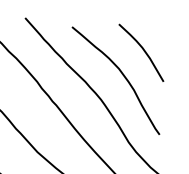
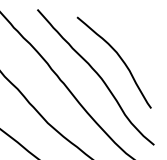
curve: (142, 49) -> (136, 36), removed

